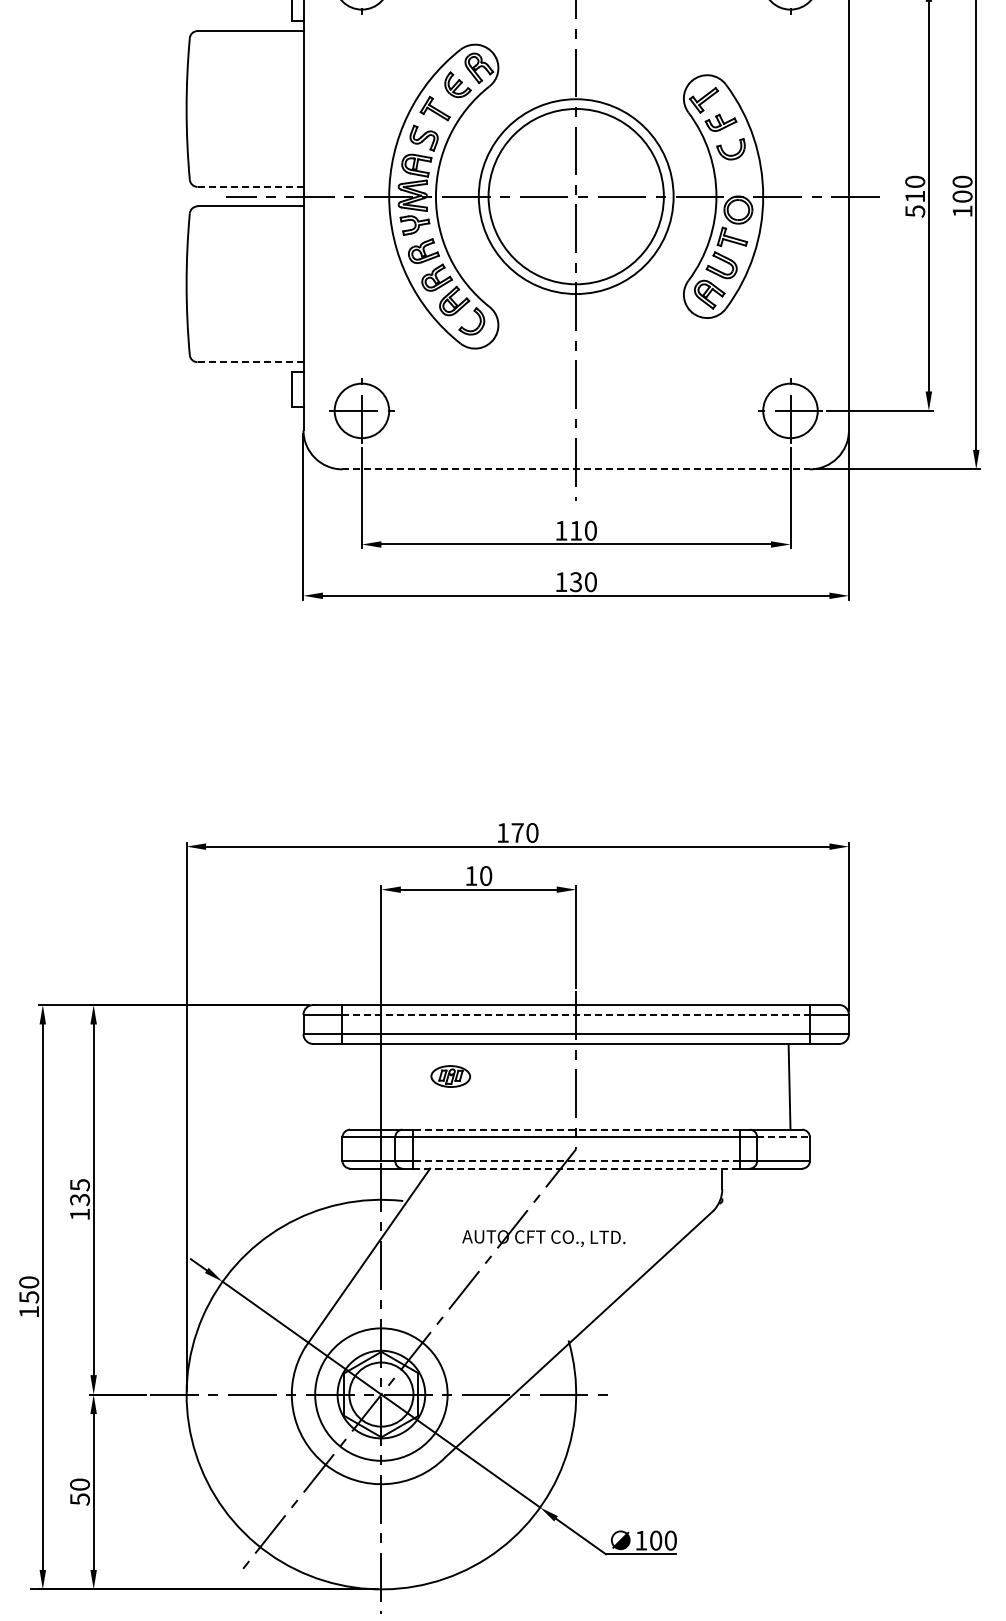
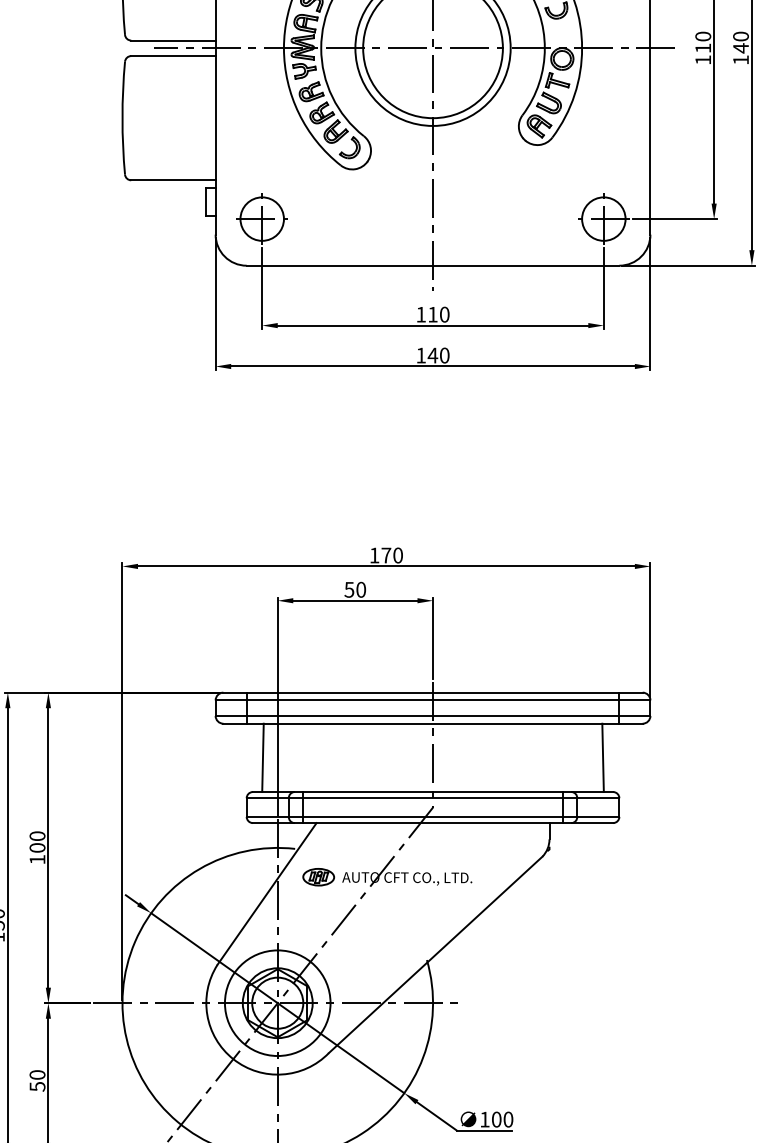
line: (250, 186) -> (173, 40), dashed -> solid
text: (962, 196) -> (740, 48), 100 -> 140
text: (915, 211) -> (703, 60), 510 -> 110
line: (250, 362) -> (173, 180), dashed -> solid
line: (576, 469) -> (433, 265), dashed -> solid
text: (575, 582) -> (432, 355), 130 -> 140
text: (471, 876) -> (349, 590), 10 -> 50
line: (576, 1014) -> (433, 700), dashed -> solid
part: (450, 1076) -> (318, 877), moved
line: (362, 1086) -> (262, 757), added
line: (575, 1129) -> (432, 791), dashed -> solid
line: (784, 1137) -> (599, 798), dashed -> solid
line: (575, 1160) -> (432, 816), dashed -> solid
line: (576, 1168) -> (433, 822), dashed -> solid
text: (79, 1192) -> (37, 842), 135 -> 100

